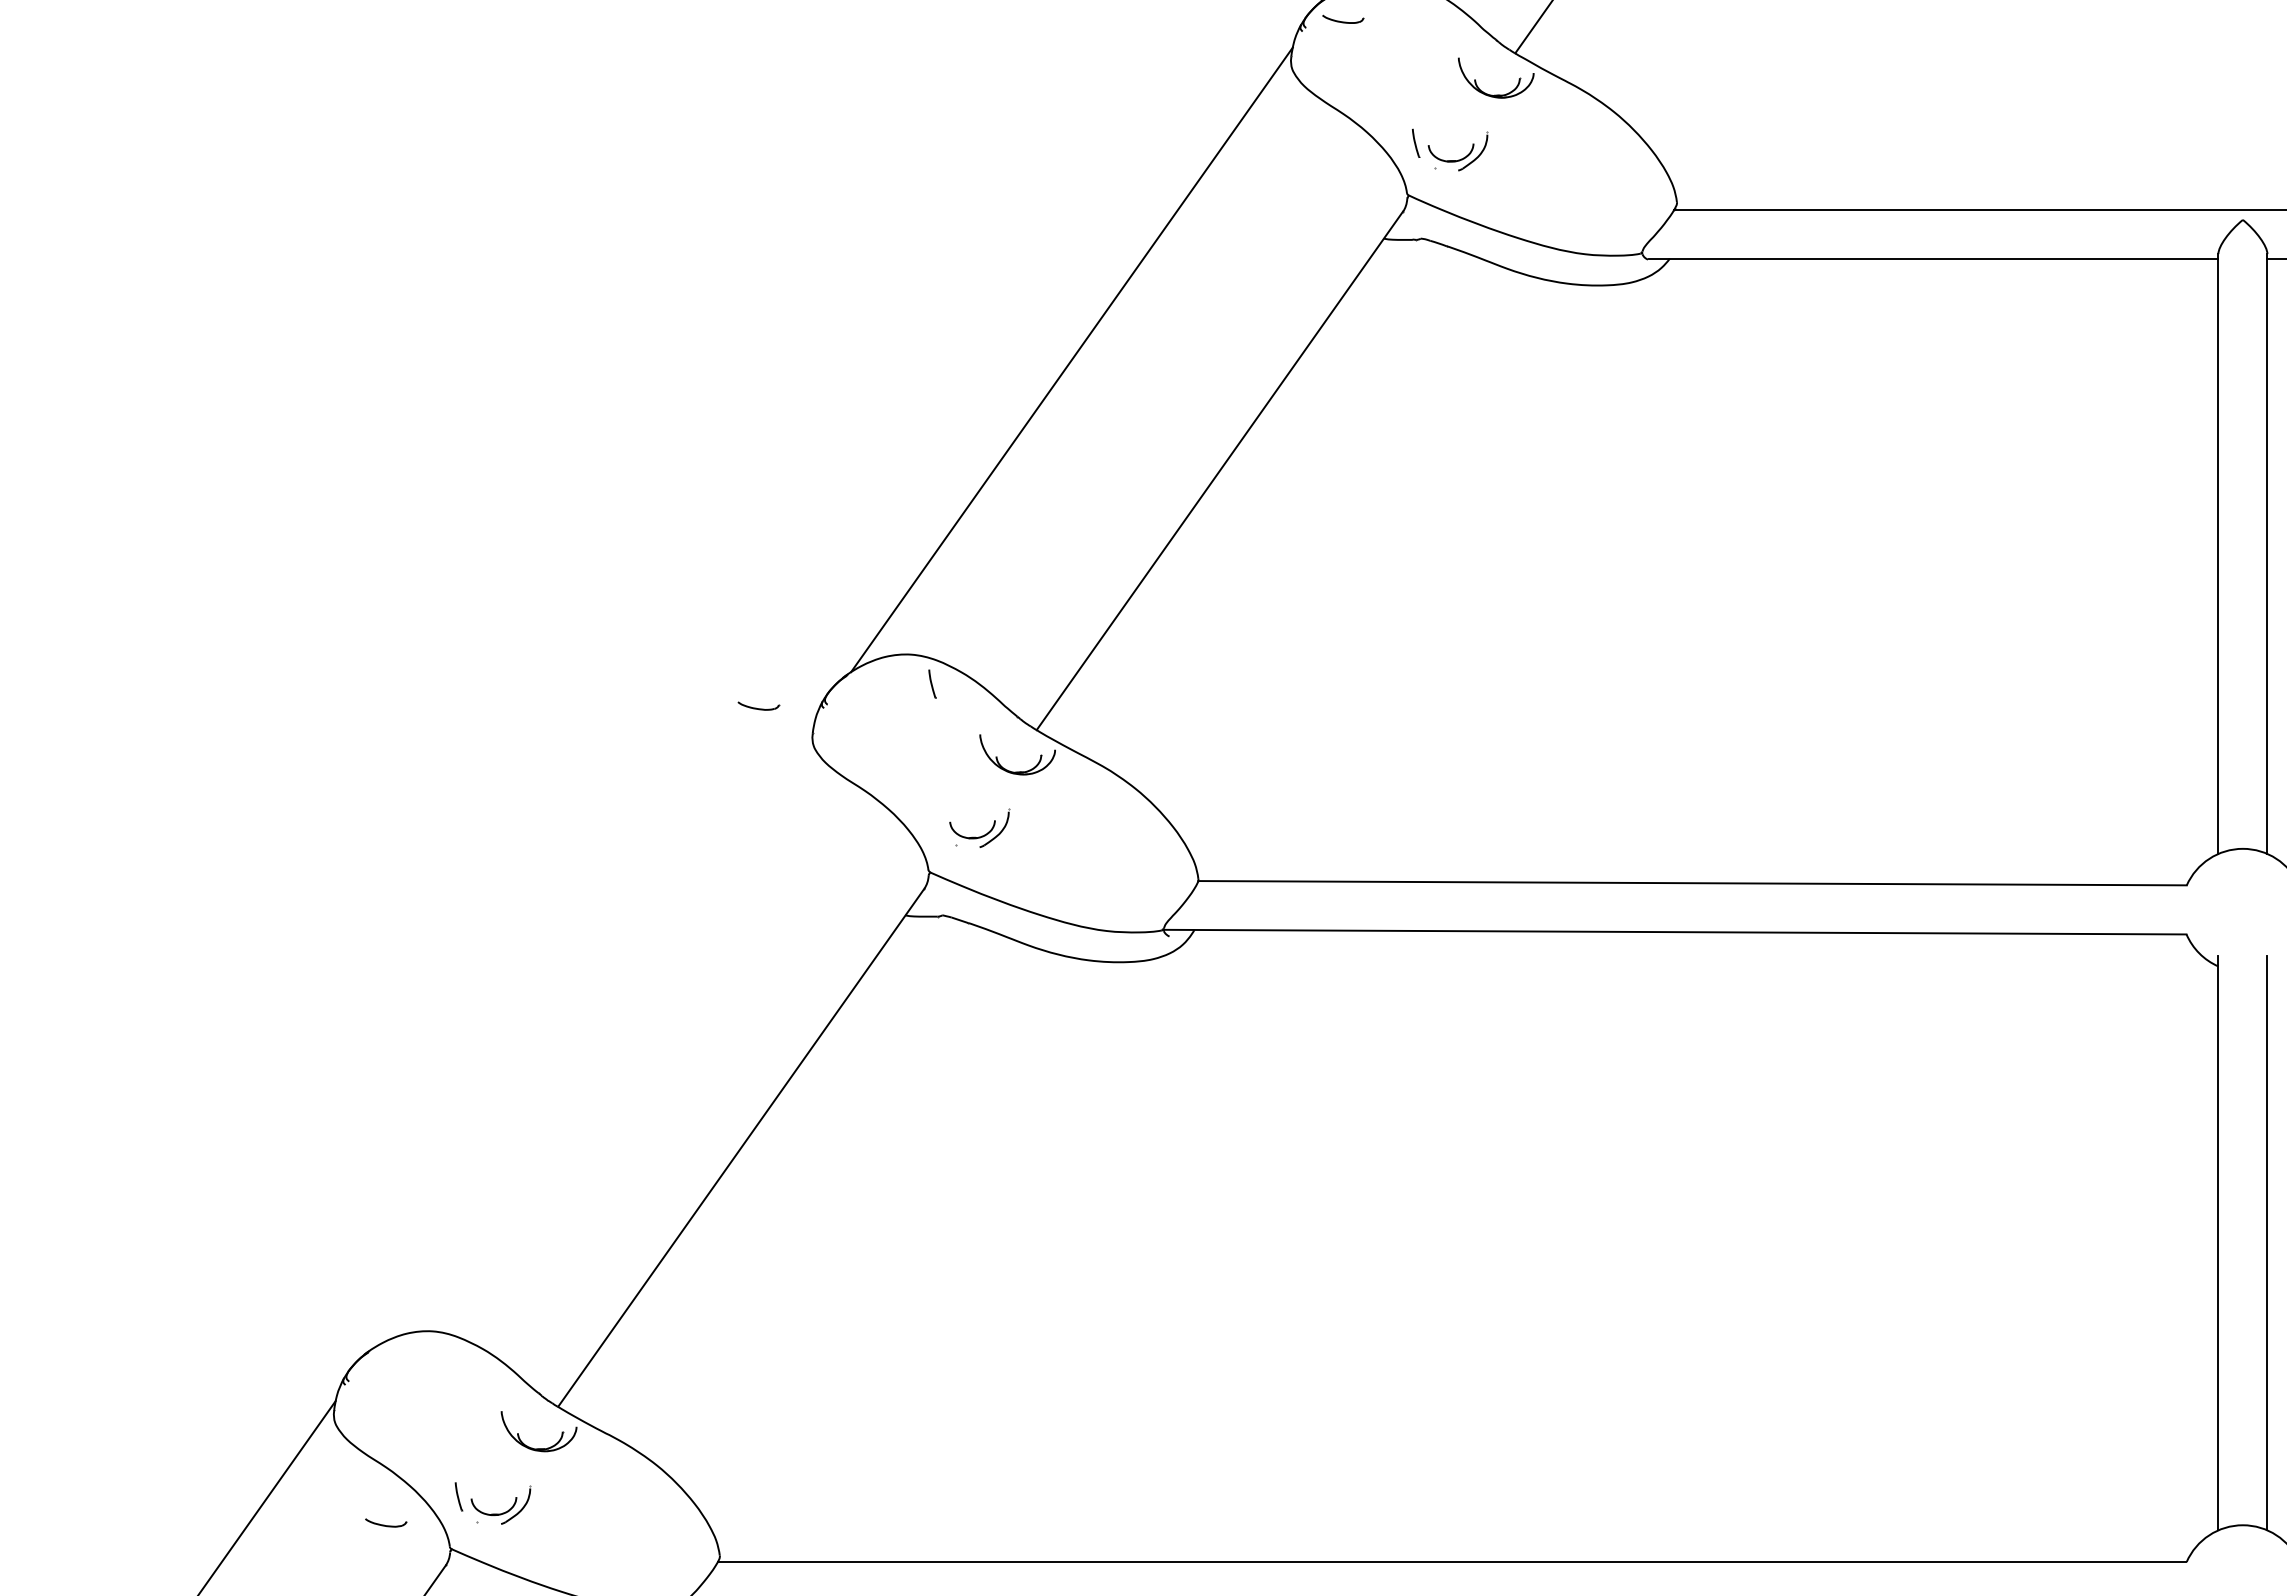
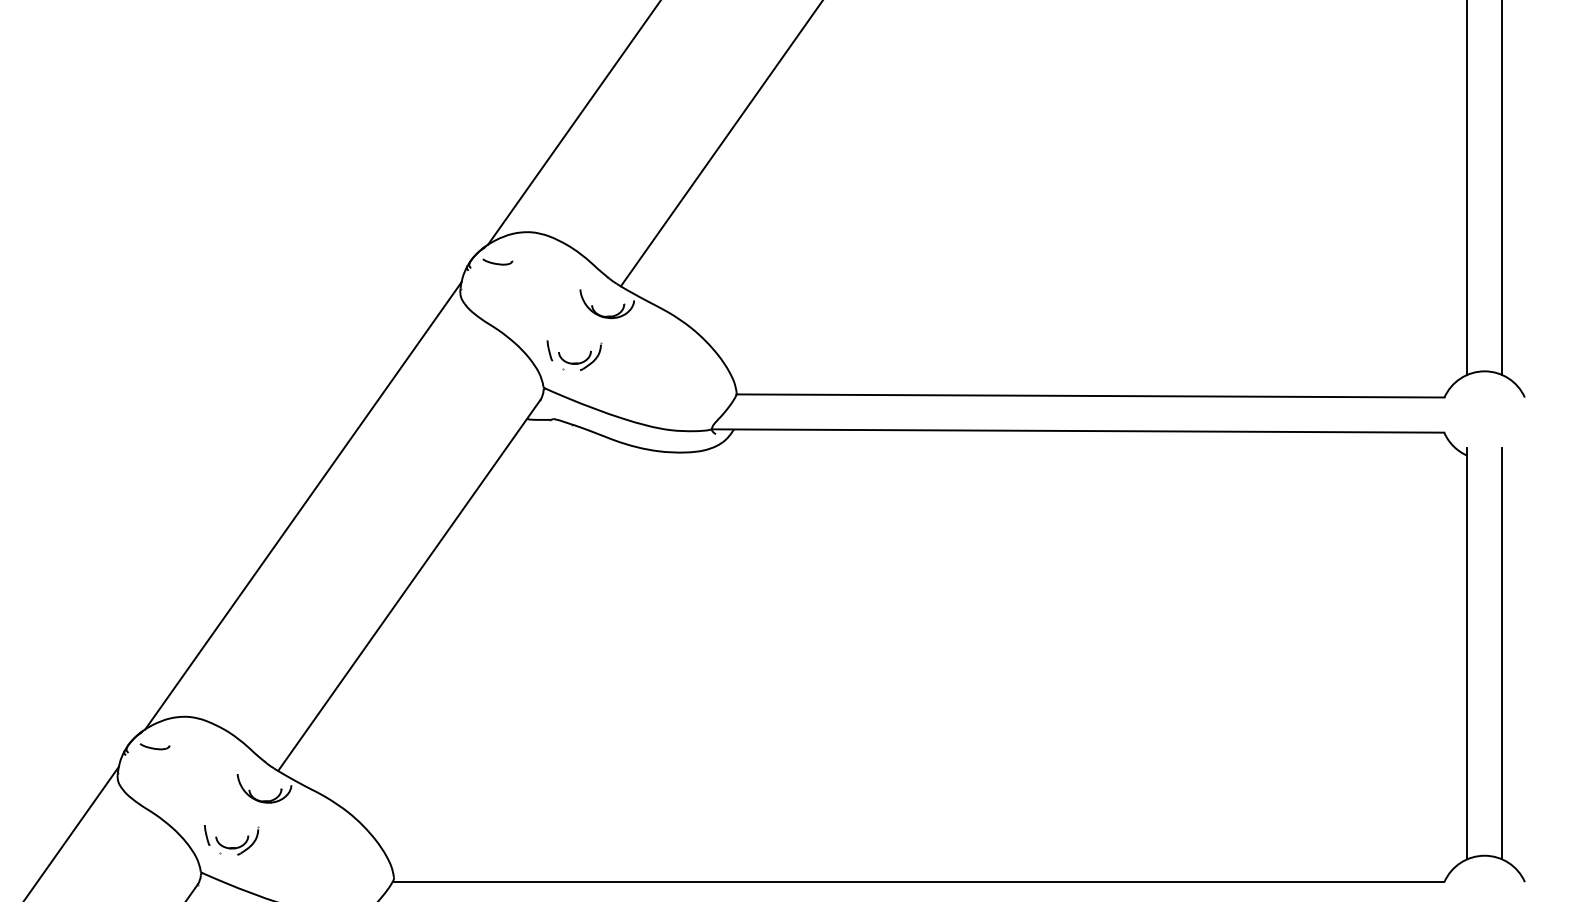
line: (932, 683) -> (549, 350), moved
part: (758, 705) -> (497, 261), moved
line: (593, 1036) -> (303, 505), added
part: (386, 1522) -> (155, 746), moved

